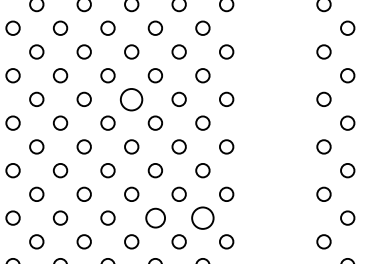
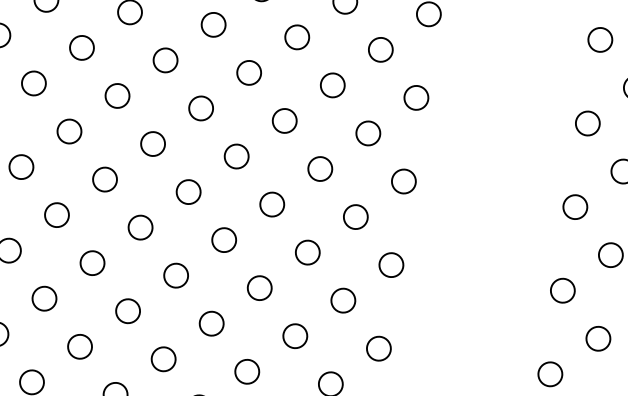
circle: (131, 98) -> (249, 71), size x0.62
circle: (154, 217) -> (258, 286), size x0.71
circle: (202, 217) -> (342, 299), size x0.62

